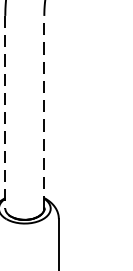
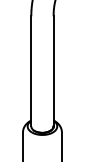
line: (44, 110) -> (53, 70), dashed -> solid
line: (5, 112) -> (31, 71), dashed -> solid

